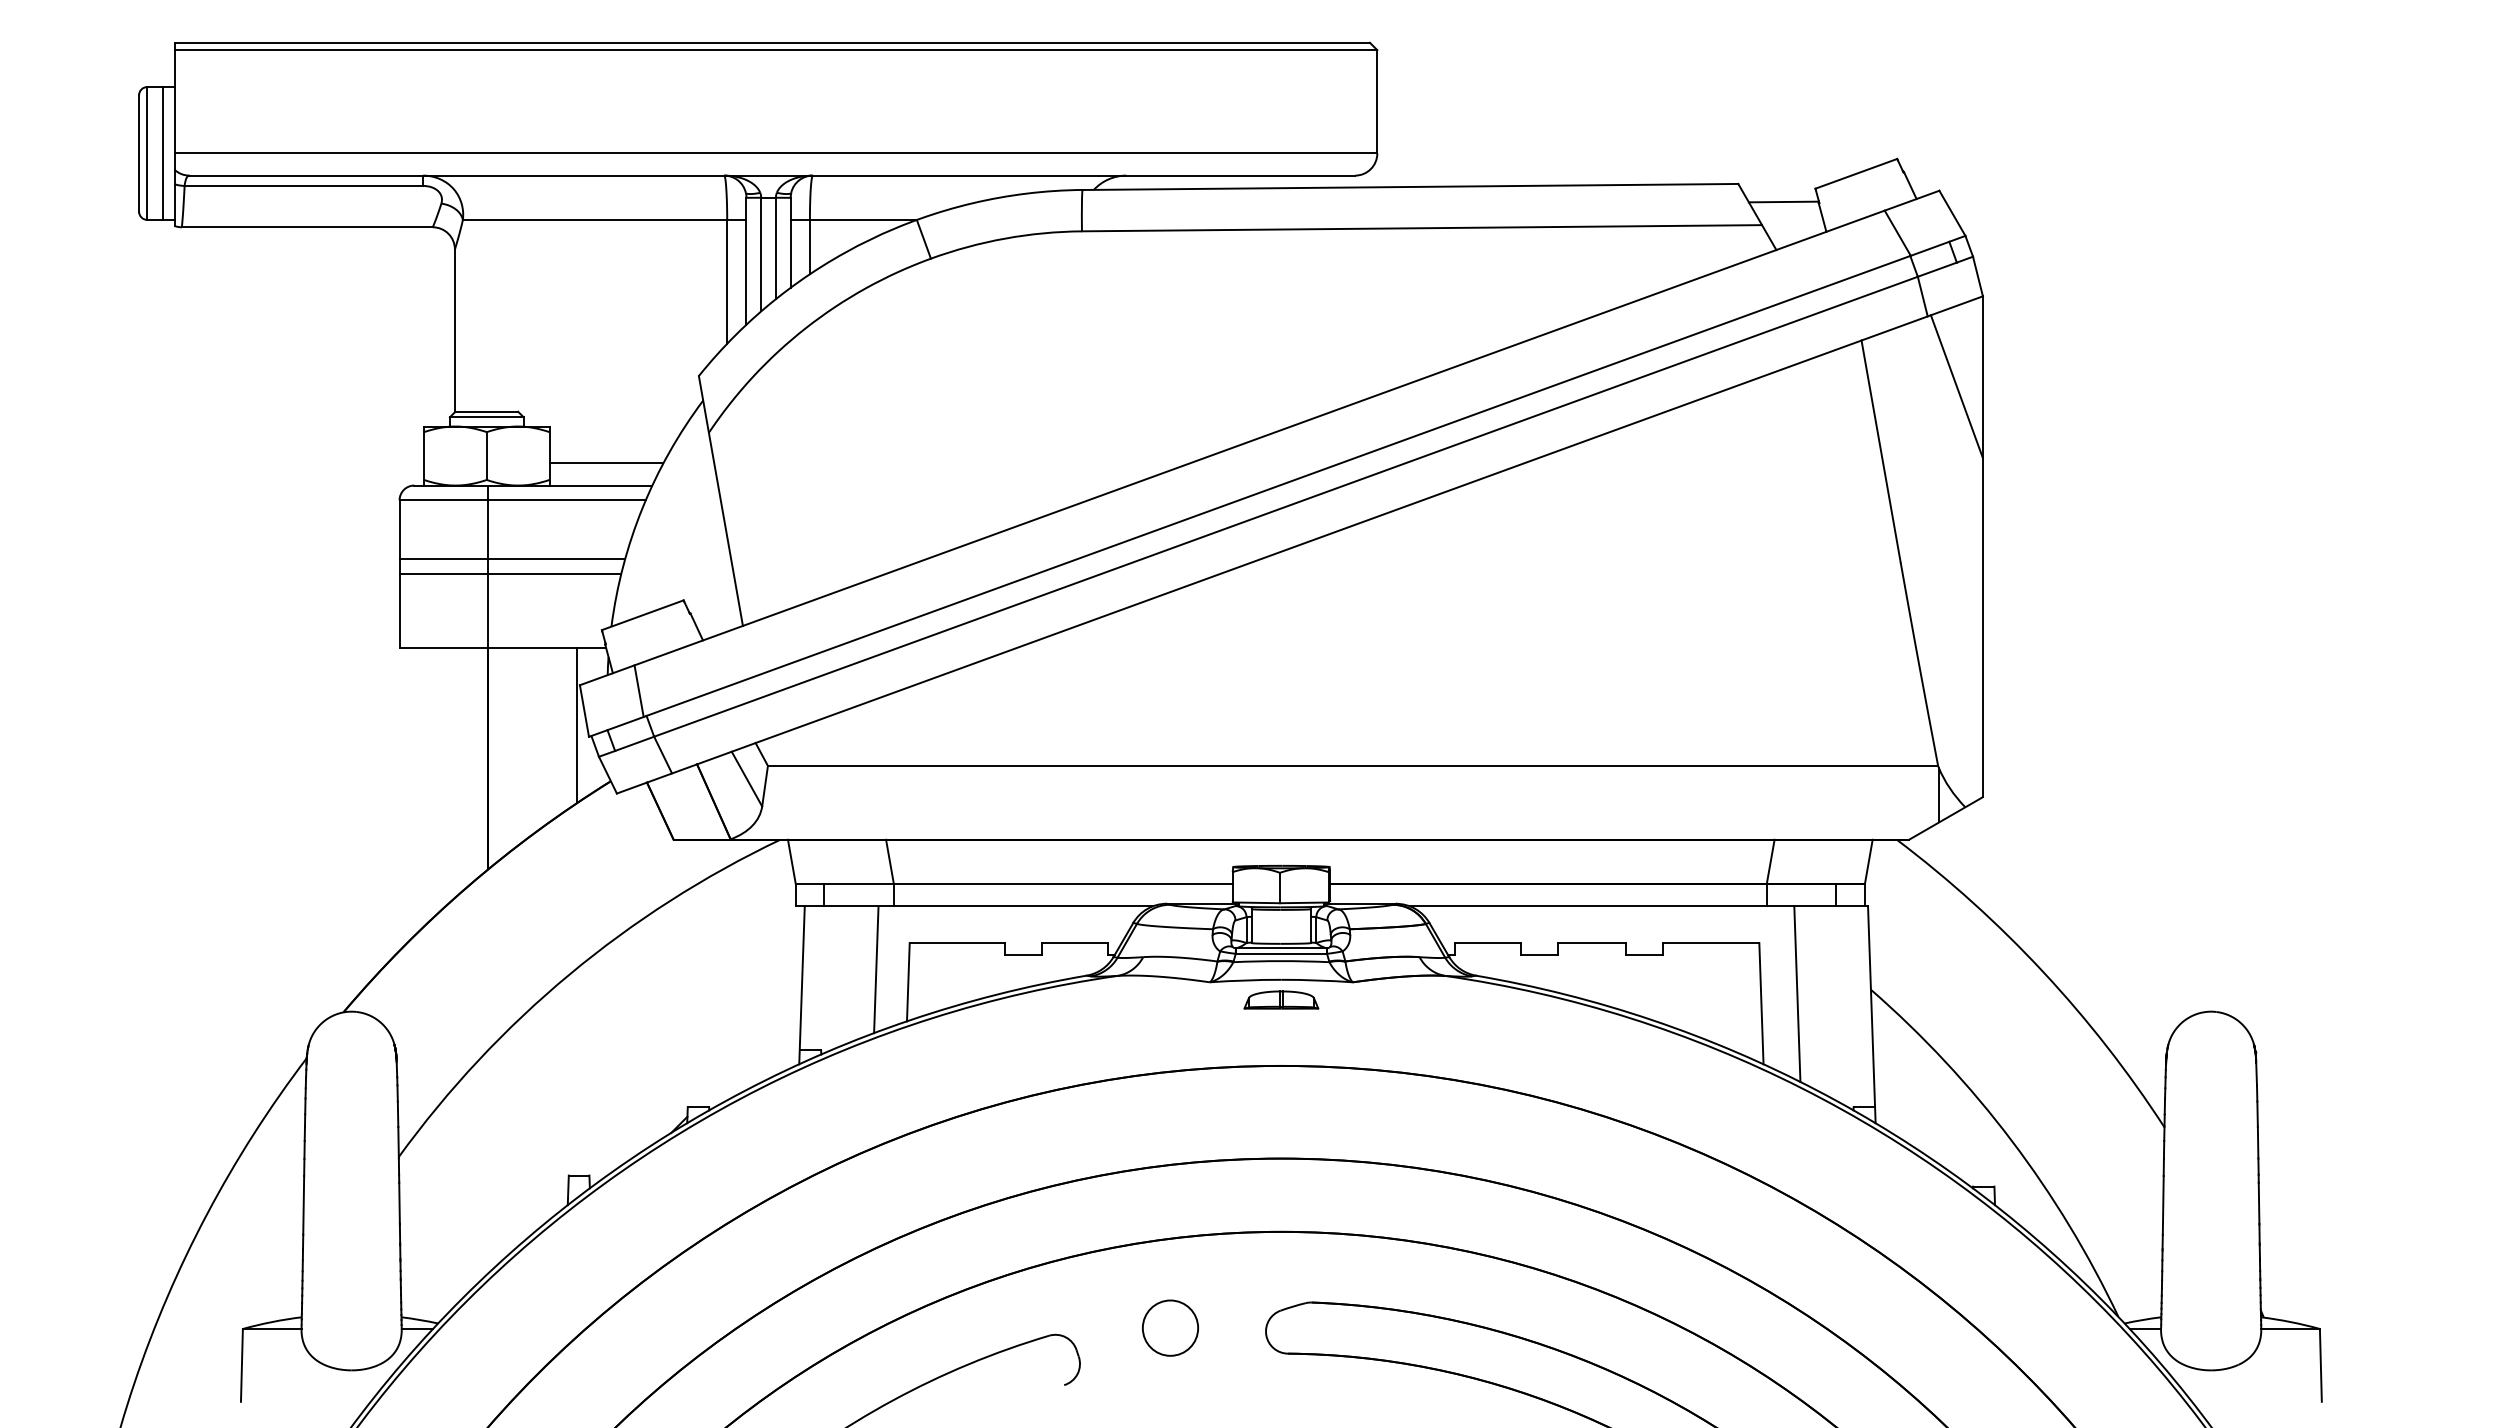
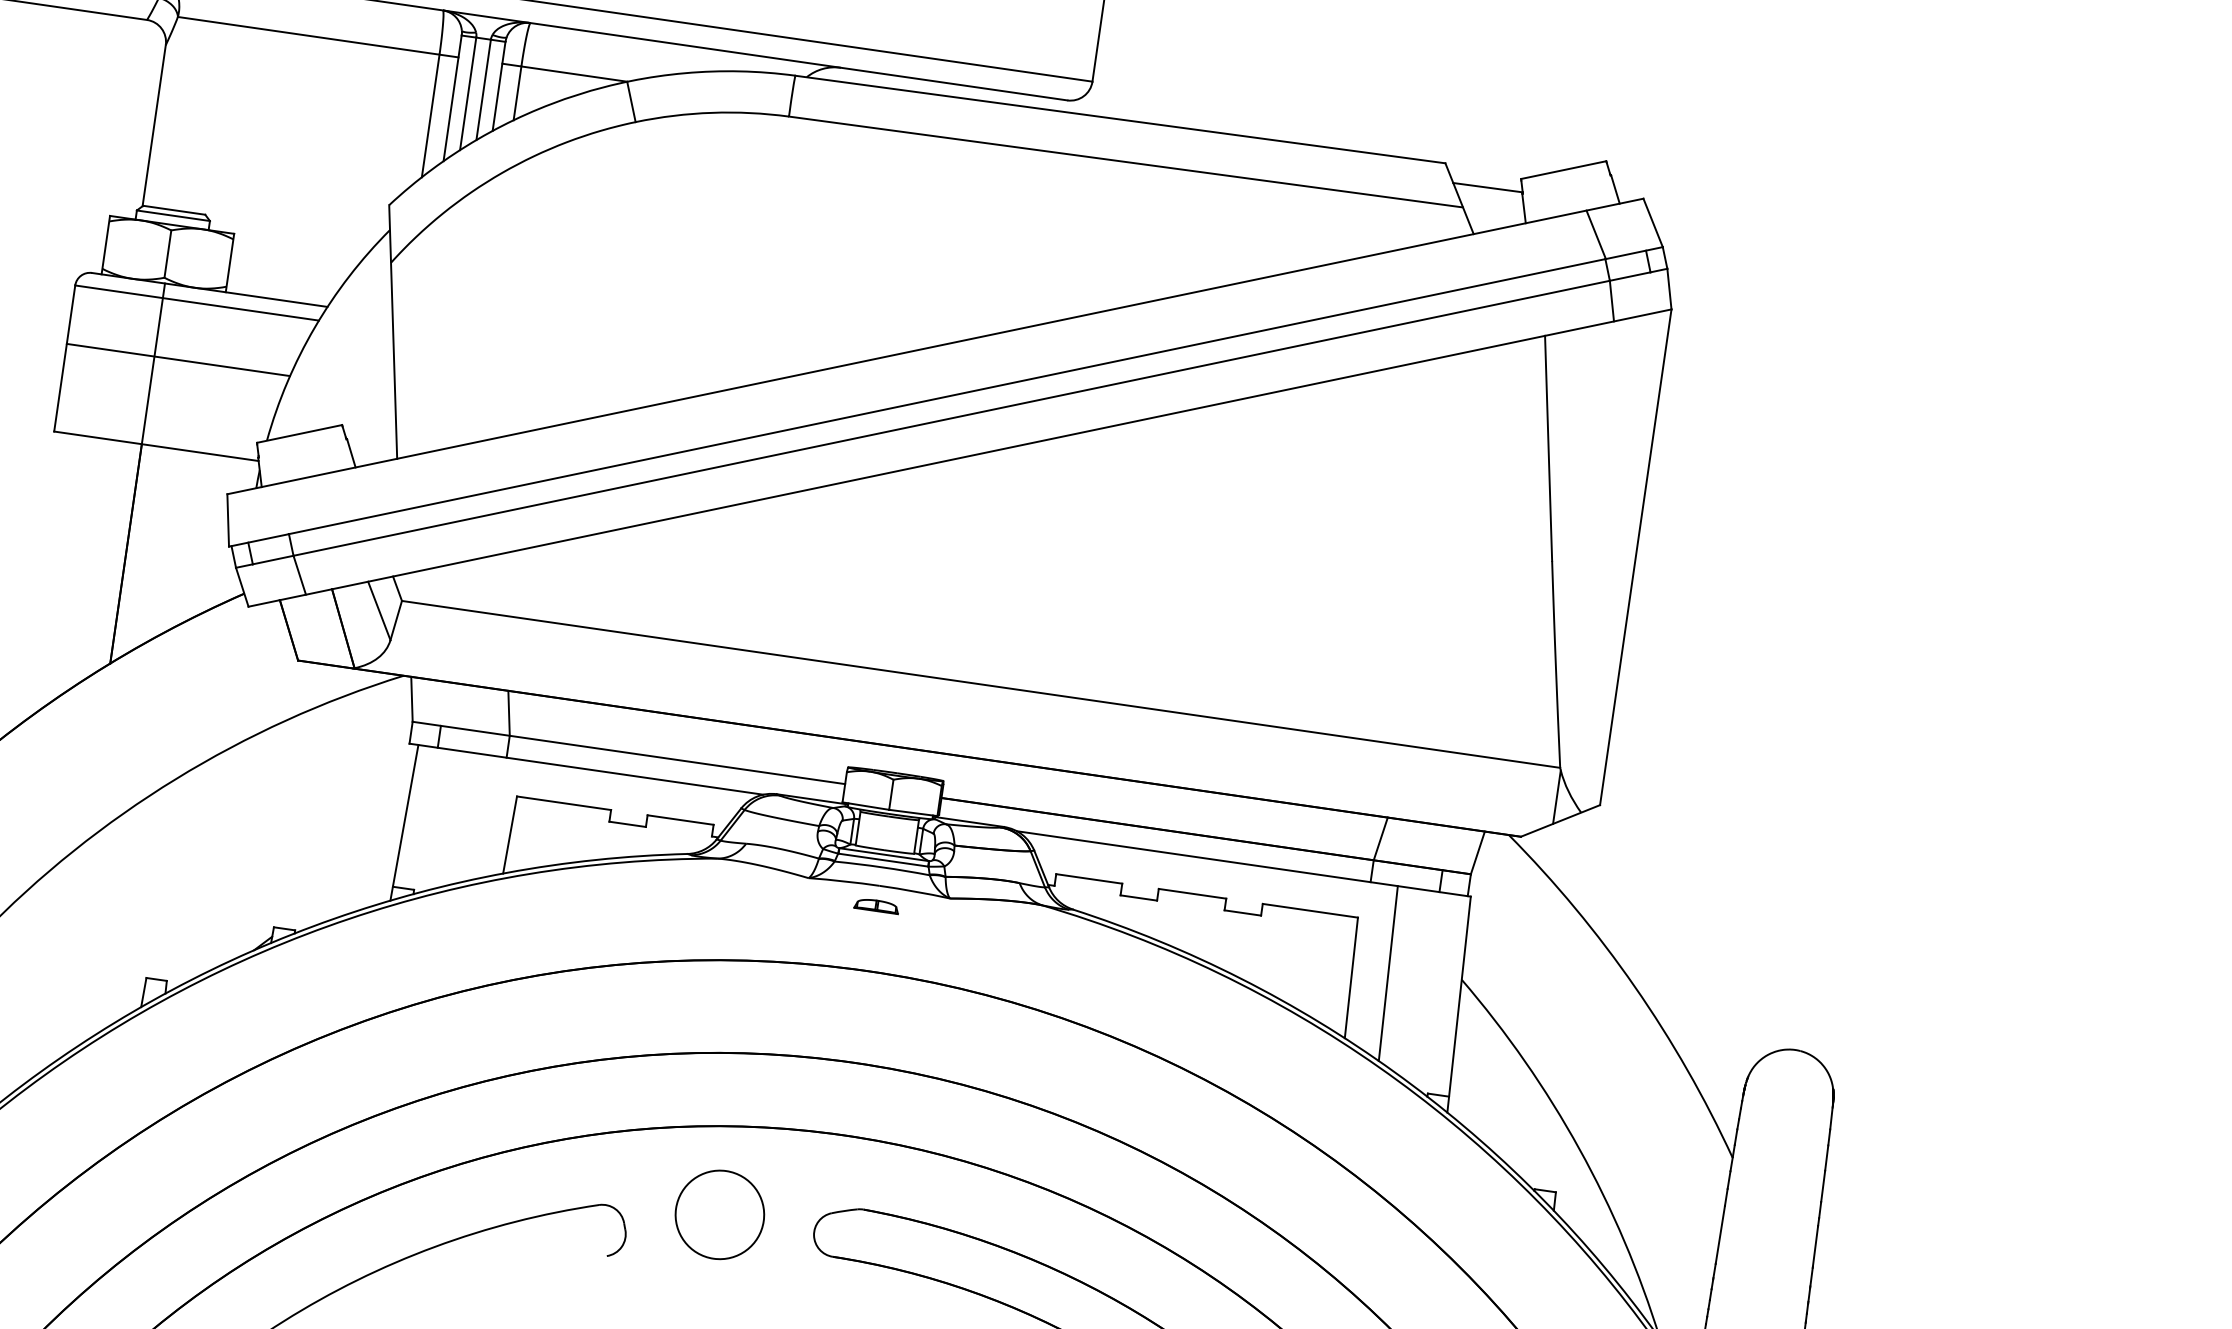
line: (1956, 386) -> (1632, 394), removed
line: (606, 463) -> (285, 278), removed
line: (510, 574) -> (174, 374), removed
line: (638, 691) -> (284, 508), removed
line: (576, 725) -> (218, 533), removed
line: (876, 969) -> (480, 817), removed
part: (1281, 999) -> (876, 905), size x0.6
circle: (1170, 1327) -> (720, 1214), size x1.6

